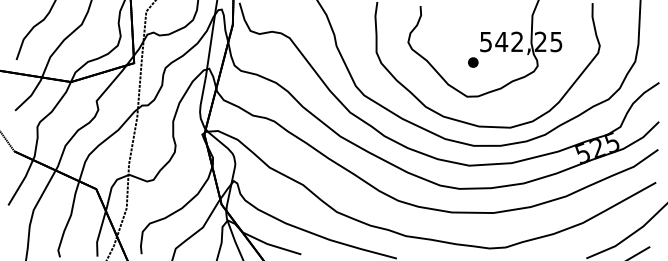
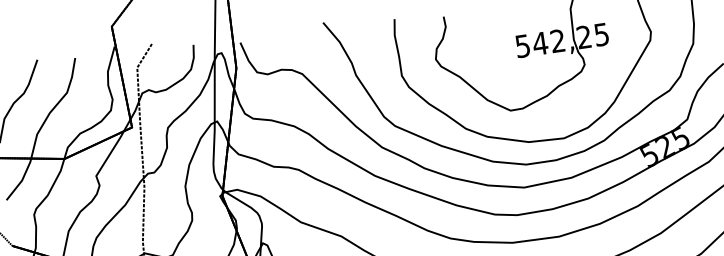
part: (473, 62) -> (512, 71), removed

